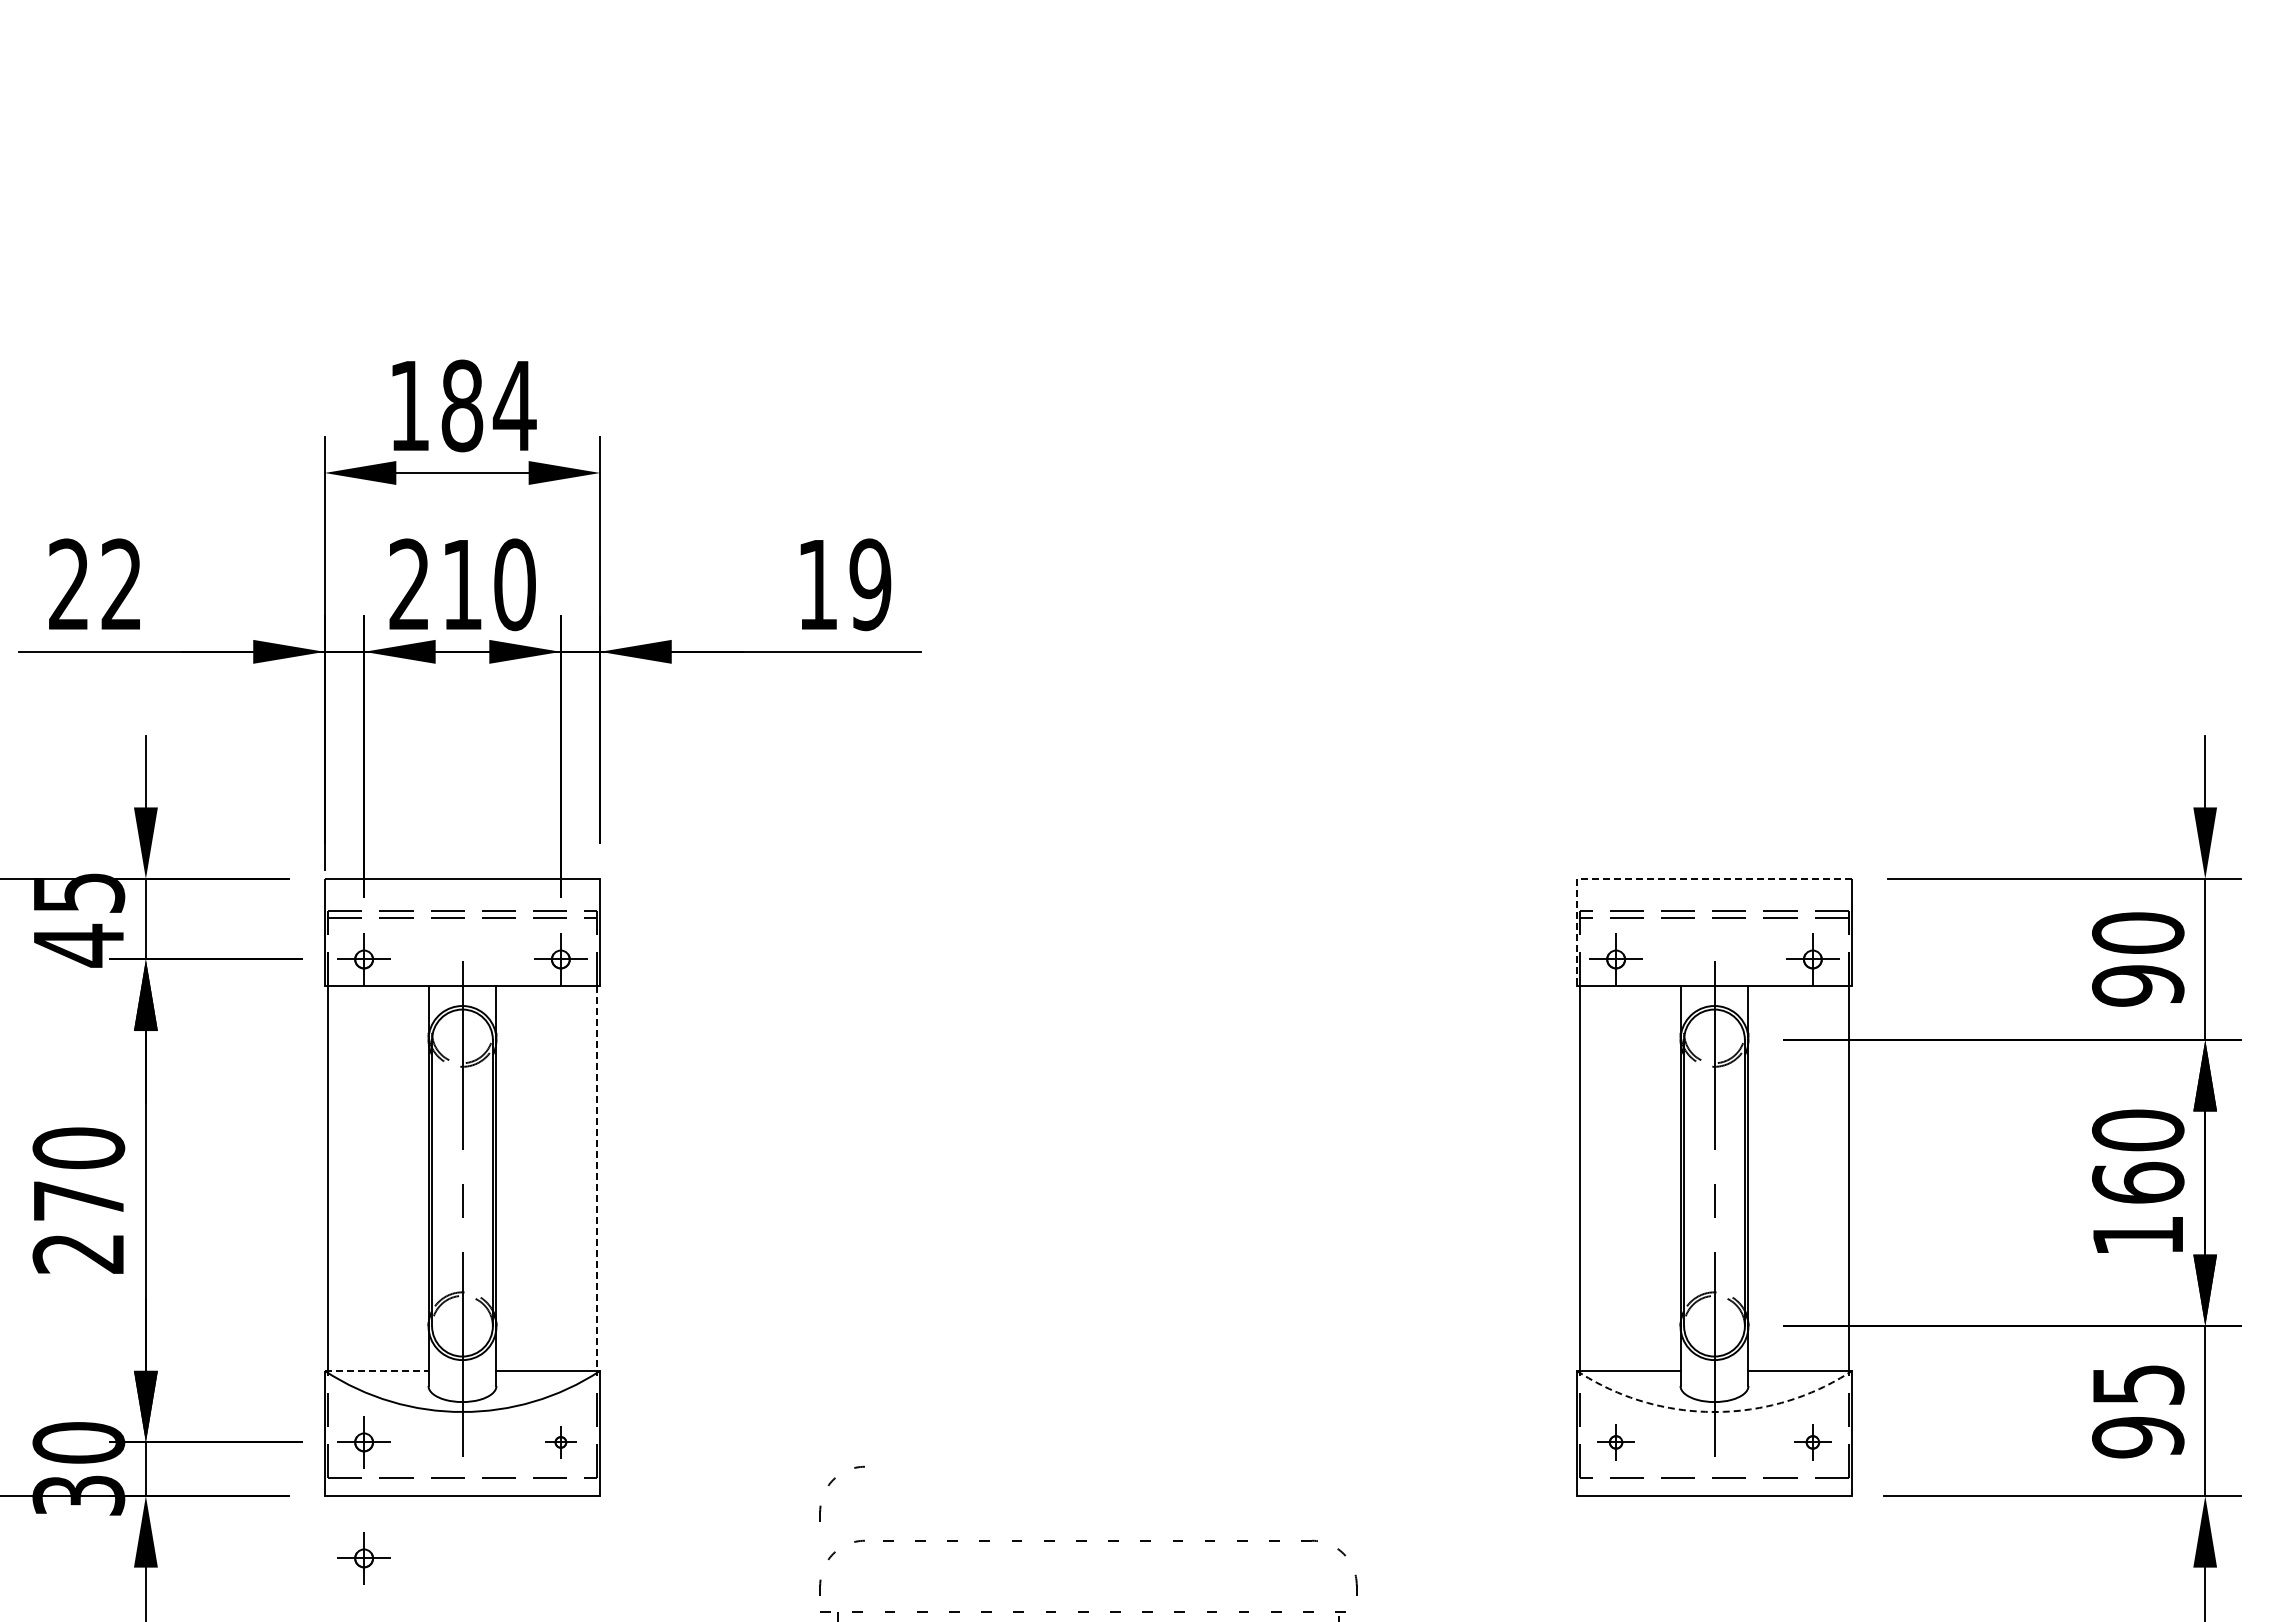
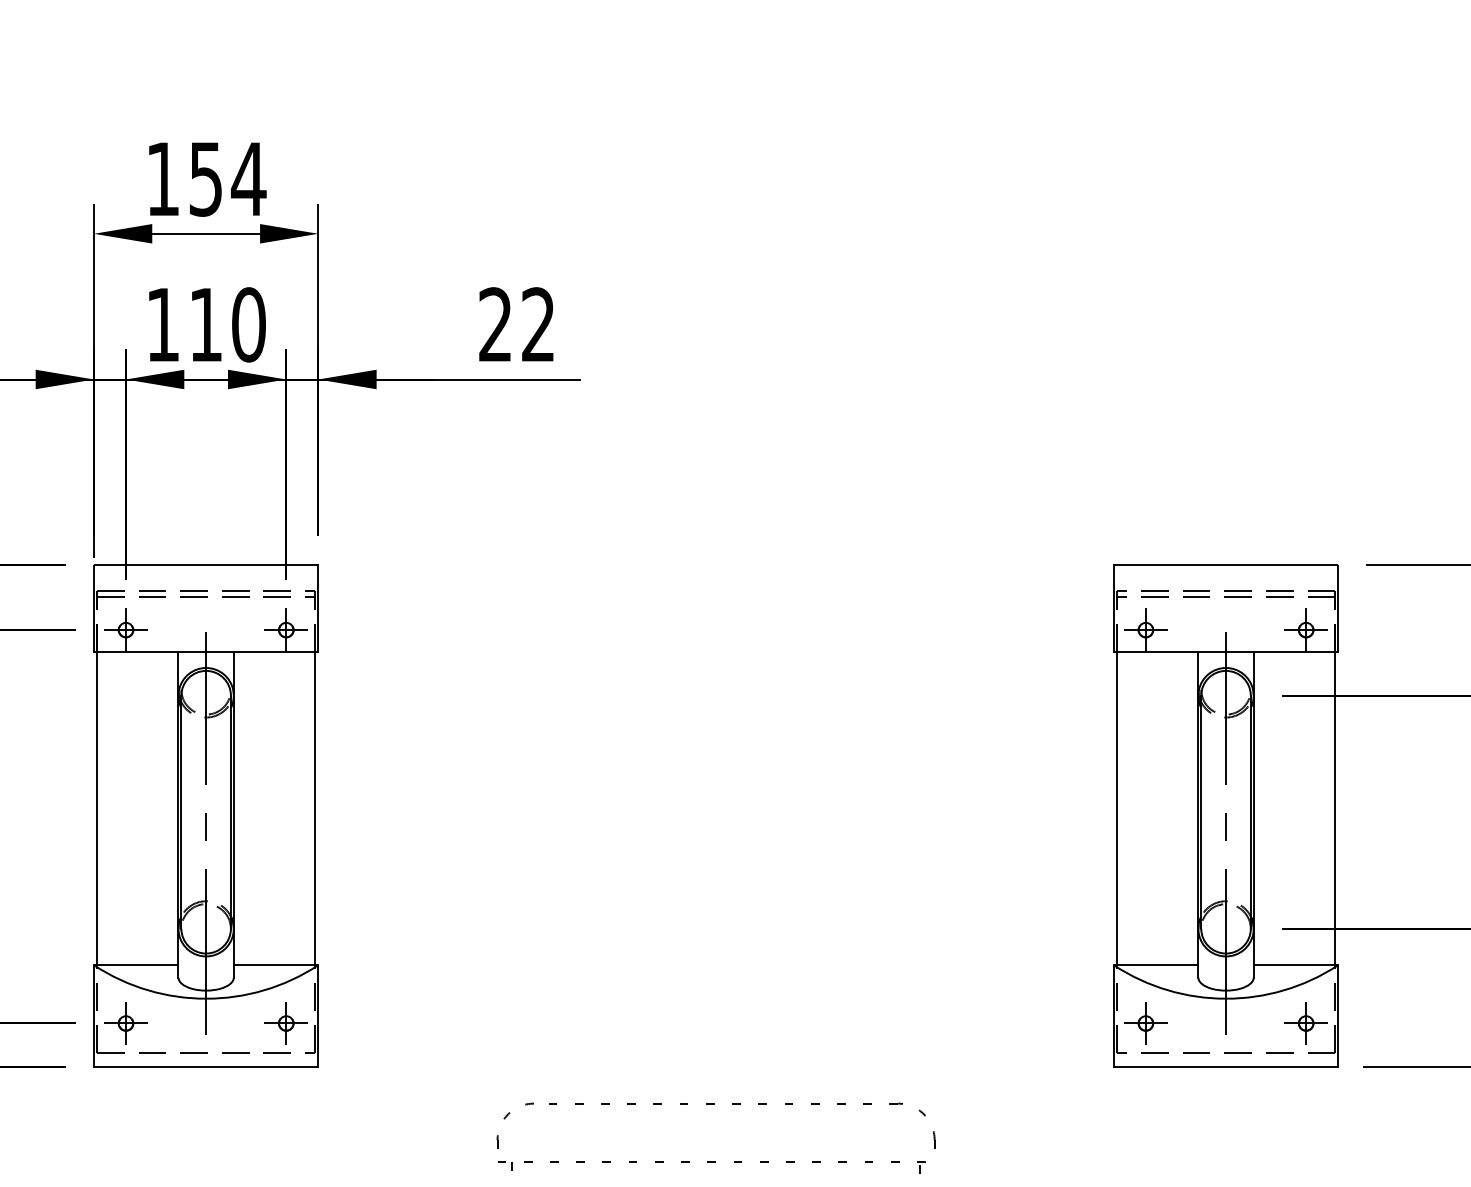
text: (462, 405) -> (206, 178), 184 -> 154
text: (408, 583) -> (162, 323), 210 -> 110
text: (844, 584) -> (517, 324), 19 -> 22
line: (1659, 879) -> (1181, 564), dashed -> solid
line: (596, 1179) -> (315, 809), dashed -> solid
line: (376, 1370) -> (136, 964), dashed -> solid
arc: (1714, 1412) -> (1226, 999), dashed -> solid
part: (560, 1442) -> (285, 1023), size x1.67
part: (1615, 1442) -> (1145, 1023), size x1.43
part: (1812, 1442) -> (1305, 1023), size x1.43
part: (831, 1483) -> (506, 1056), removed
part: (363, 1558) -> (125, 1118), removed

